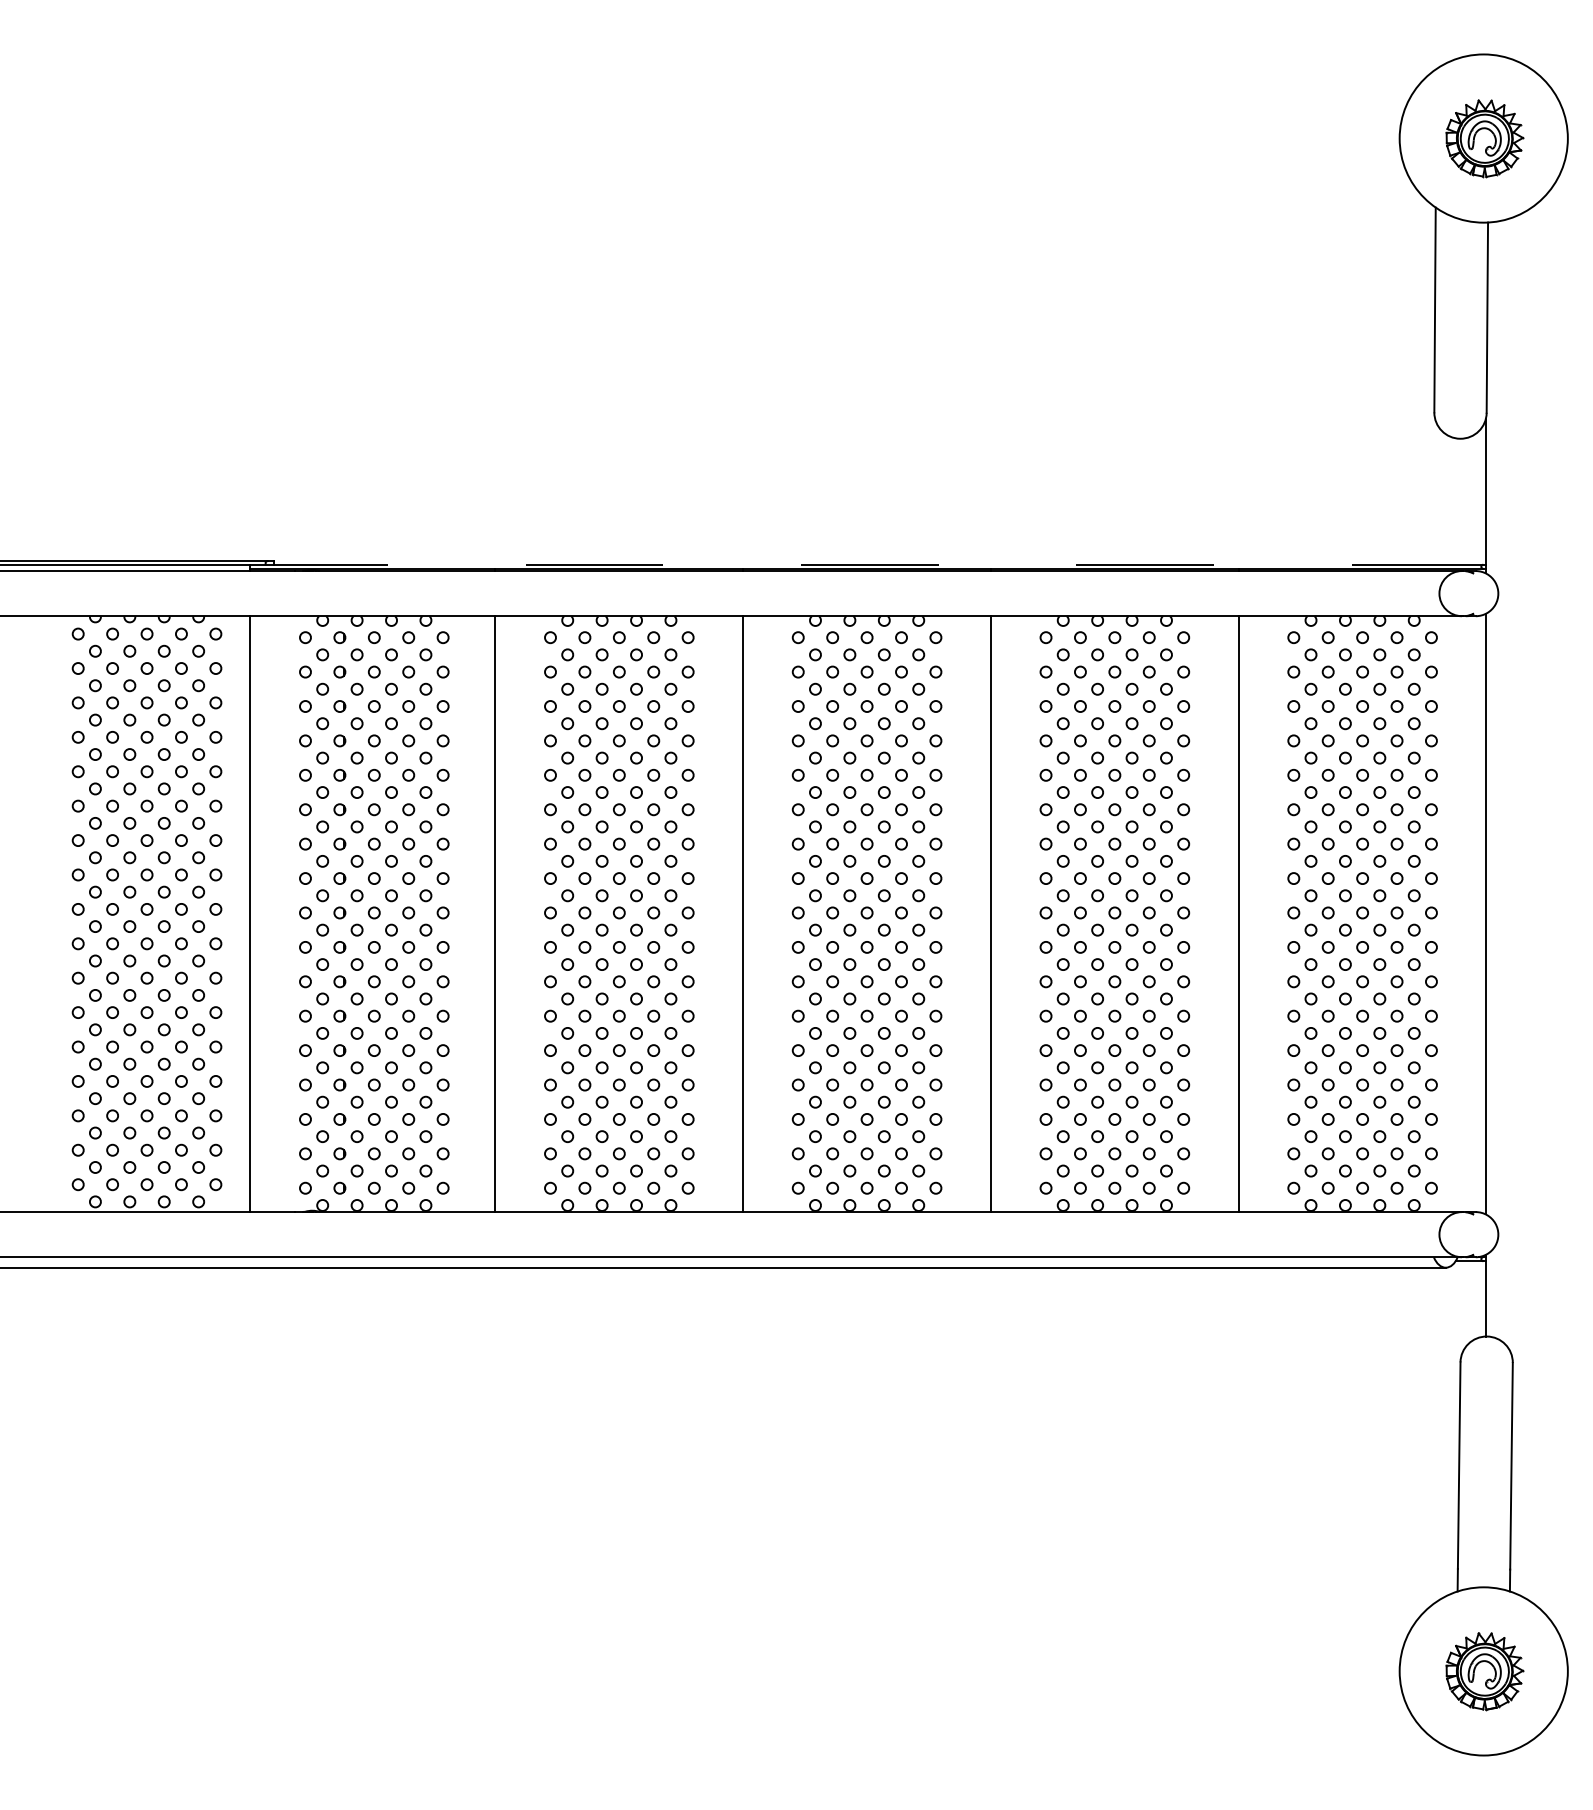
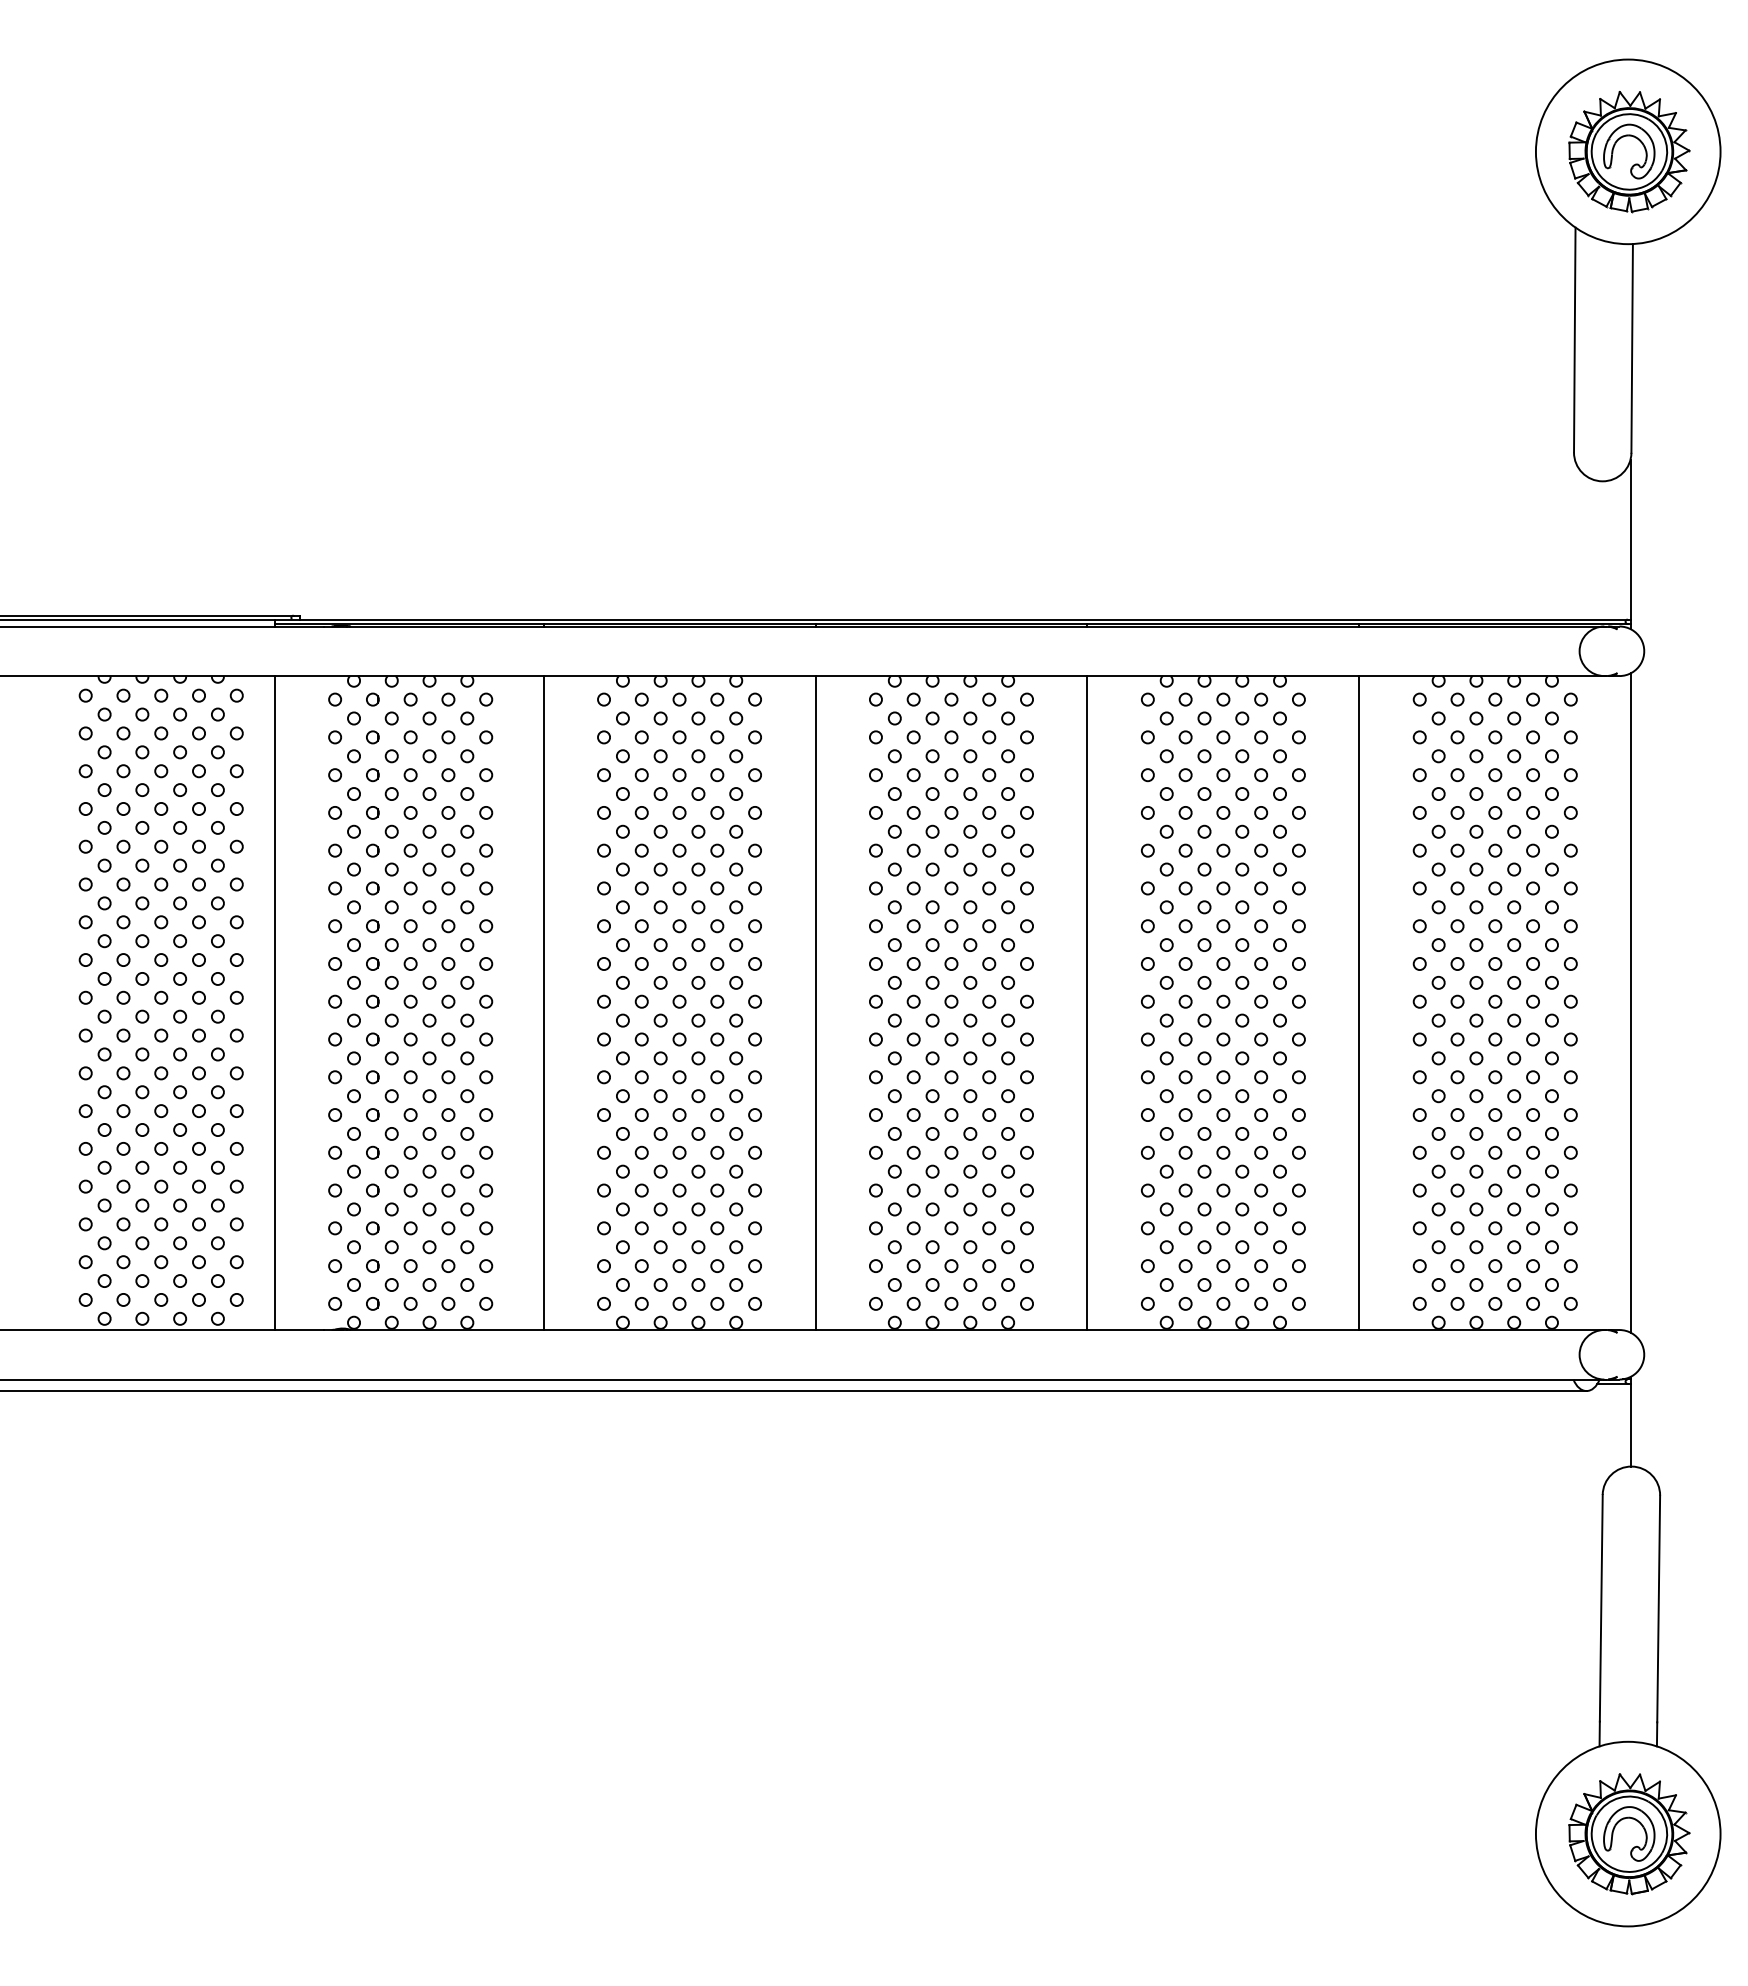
part: (1484, 139) -> (1629, 152), size x1.43
line: (867, 564) -> (951, 619), dashed -> solid
part: (1484, 1671) -> (1629, 1834), size x1.43

